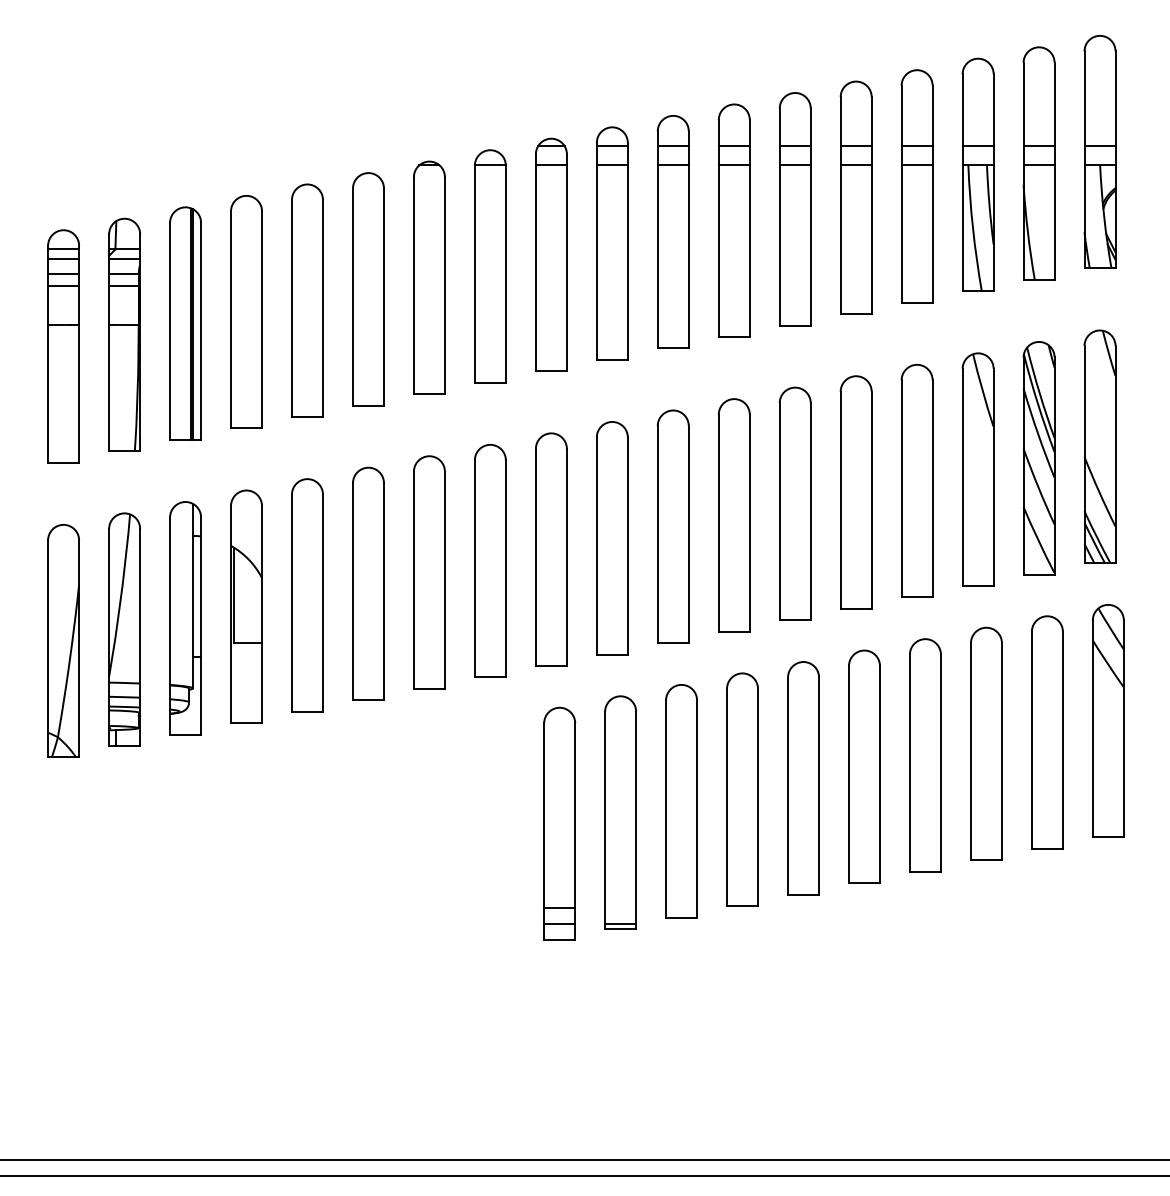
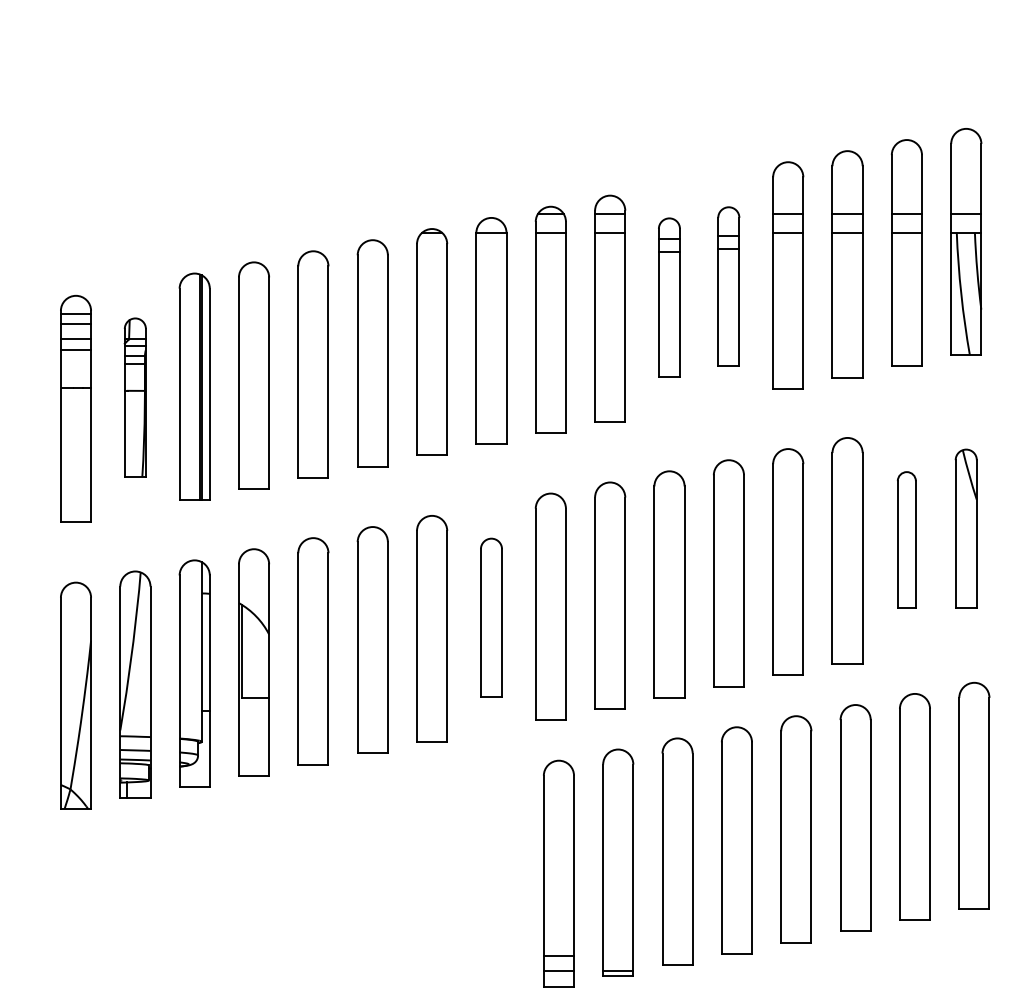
part: (733, 220) -> (728, 286), size x0.7
part: (672, 231) -> (668, 297), size x0.7
part: (124, 334) -> (135, 397), size x0.7
part: (977, 469) -> (965, 528), size x0.7
part: (916, 480) -> (906, 539), size x0.6
part: (490, 560) -> (491, 617), size x0.7

